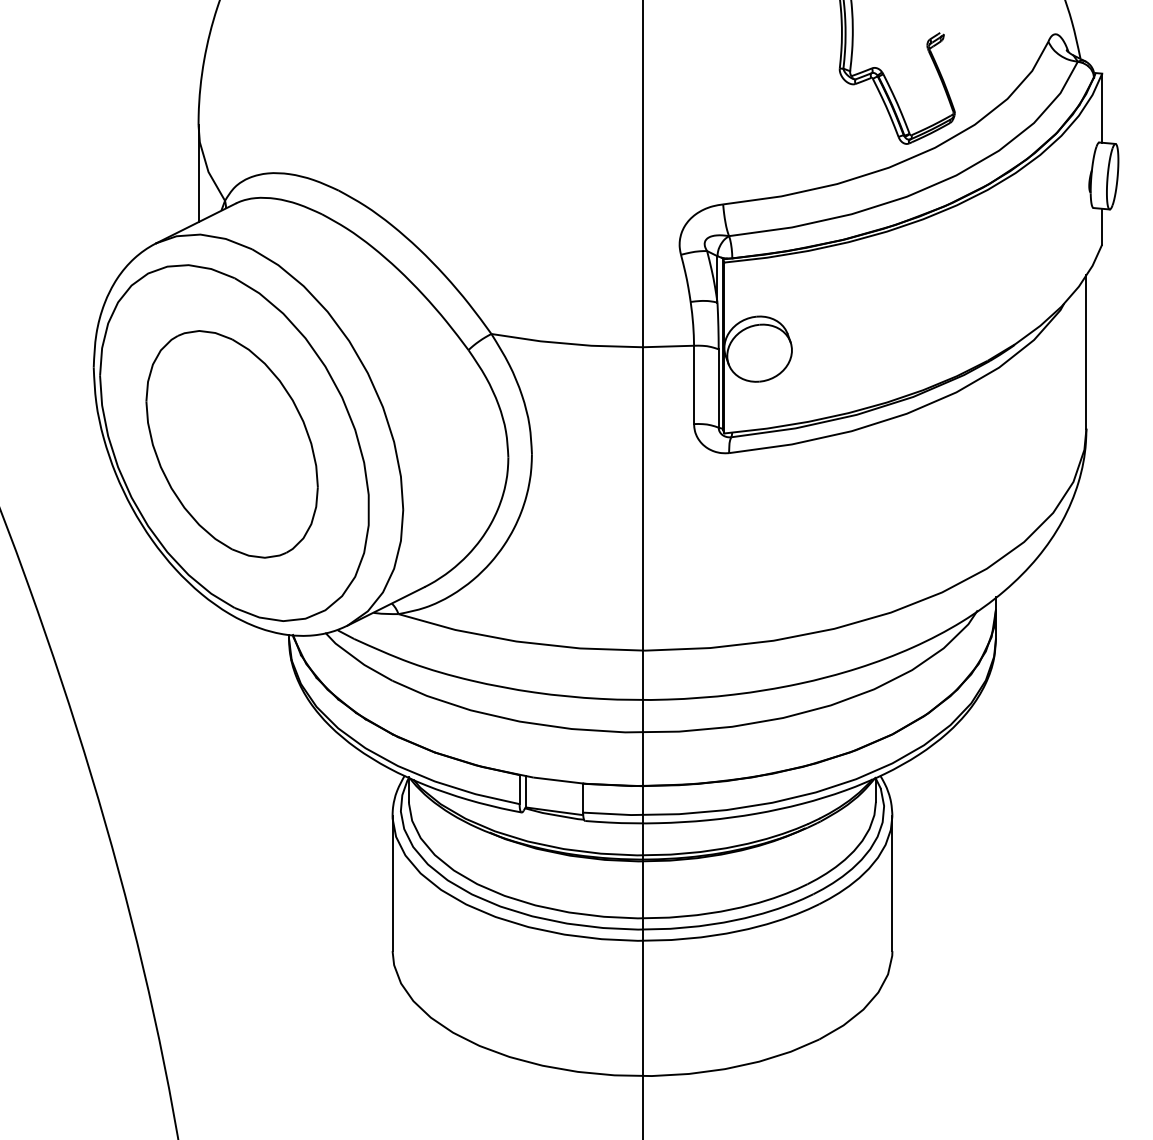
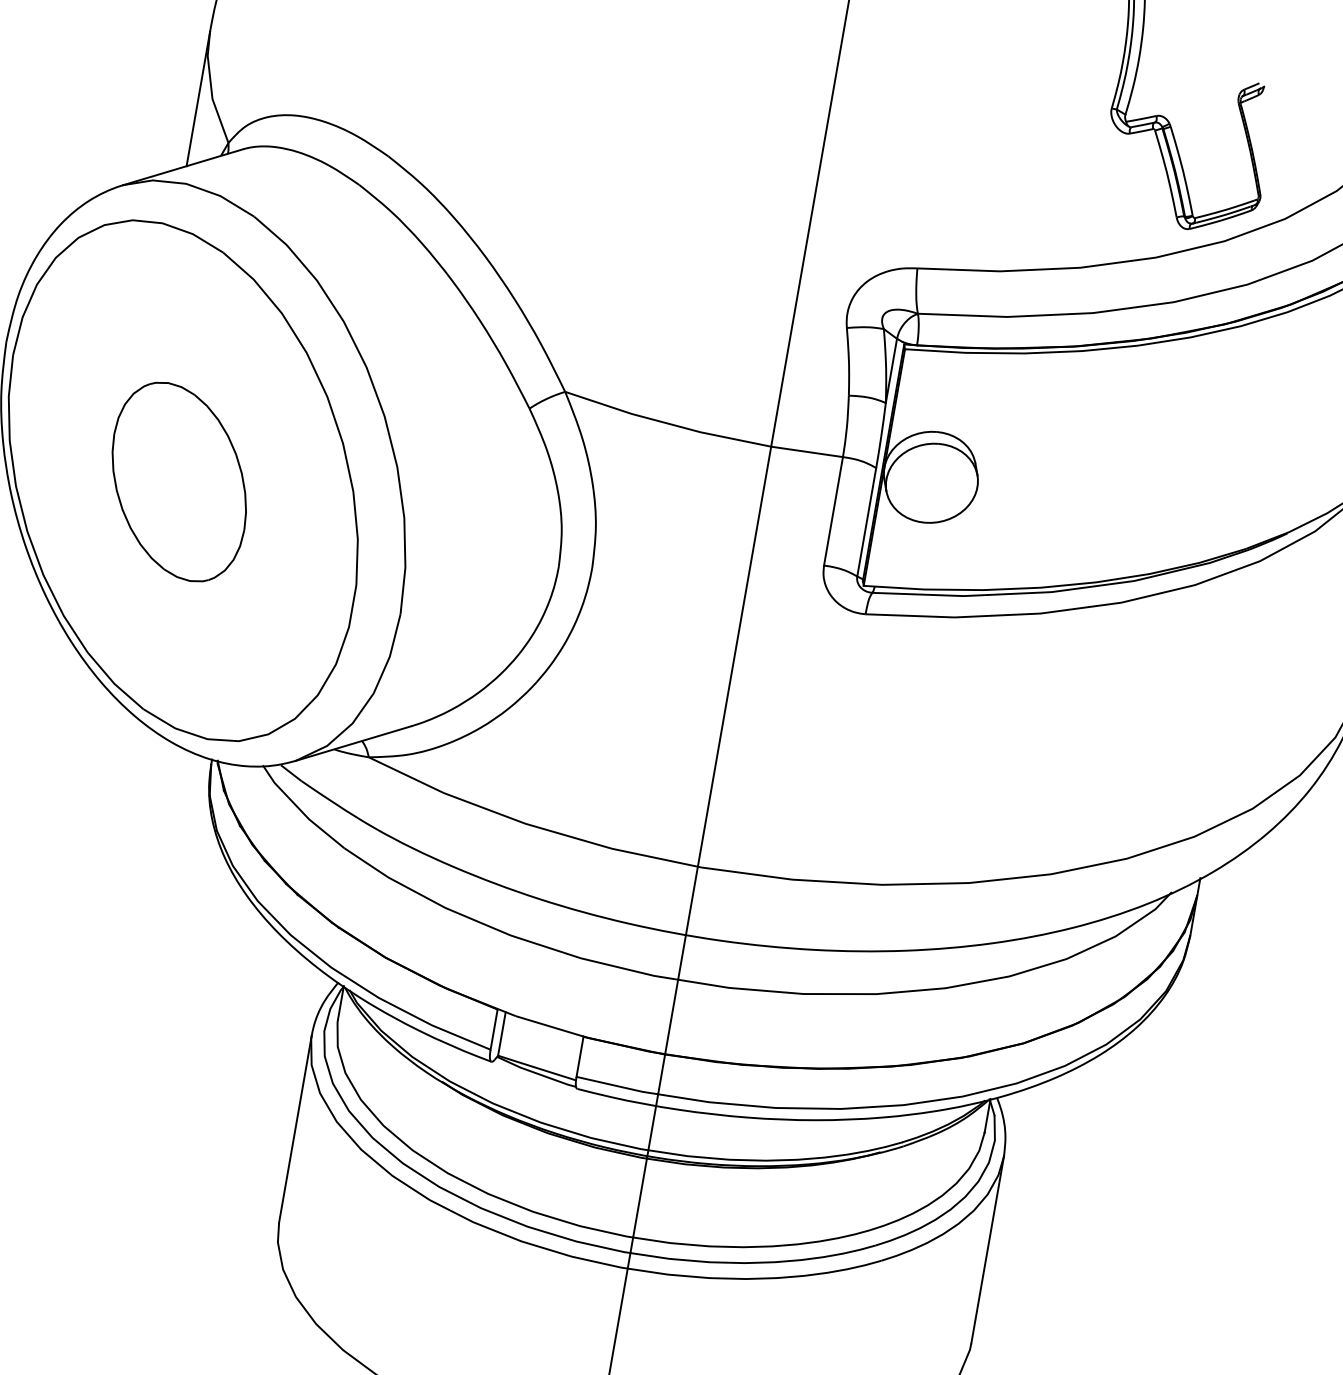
part: (231, 444) -> (178, 482), size x0.6

